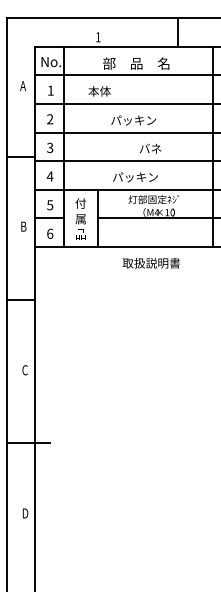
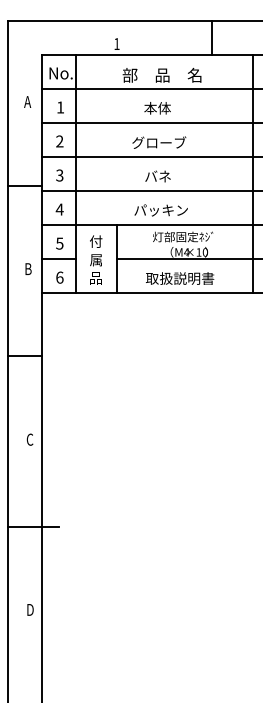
text: (99, 91) -> (157, 108), moved
text: (134, 120) -> (159, 142), パッキン -> グローブ
text: (150, 148) -> (157, 176), moved
text: (151, 263) -> (180, 278), moved

